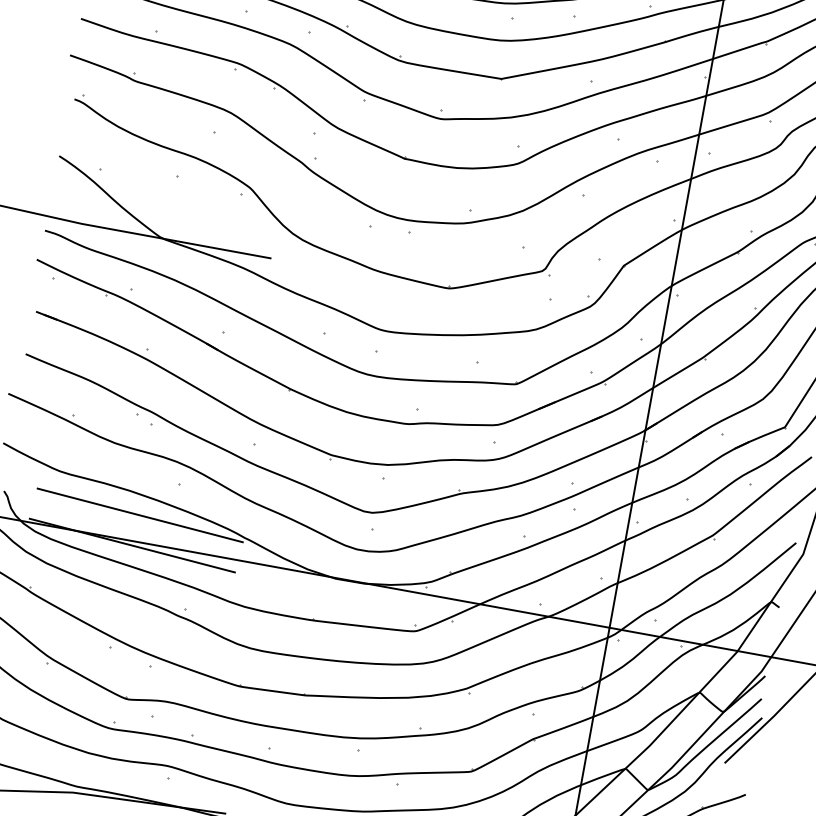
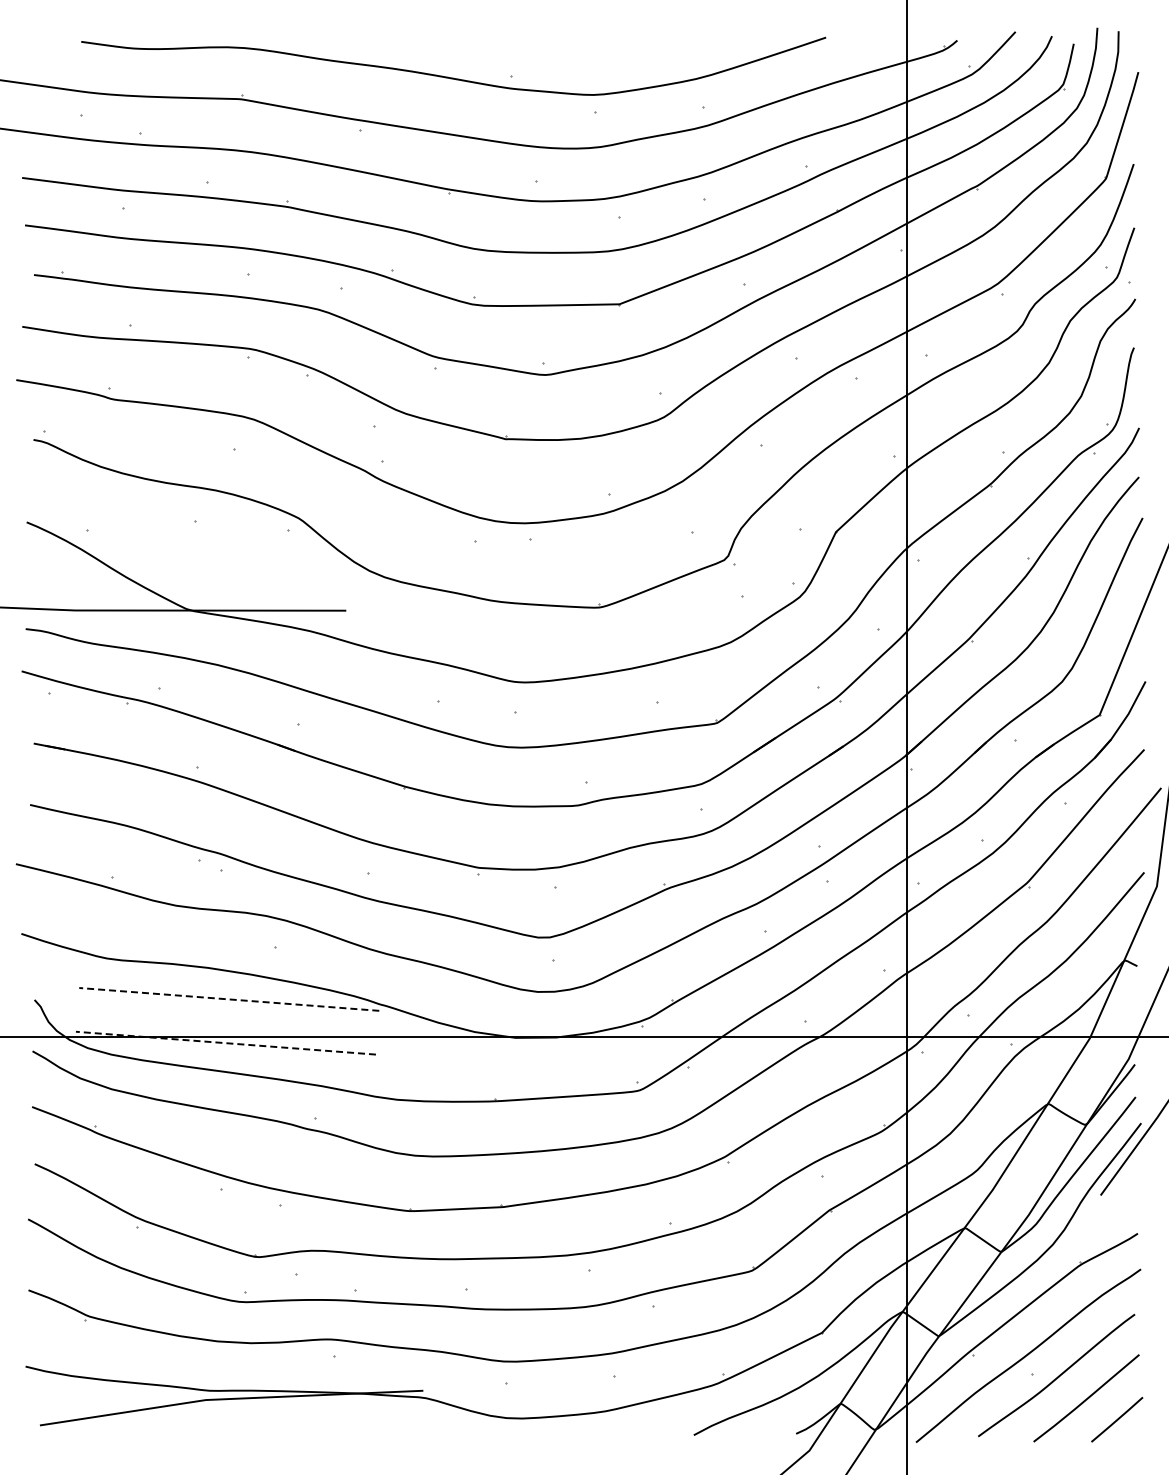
line: (139, 515) -> (228, 999), solid -> dashed
line: (132, 545) -> (225, 1043), solid -> dashed

